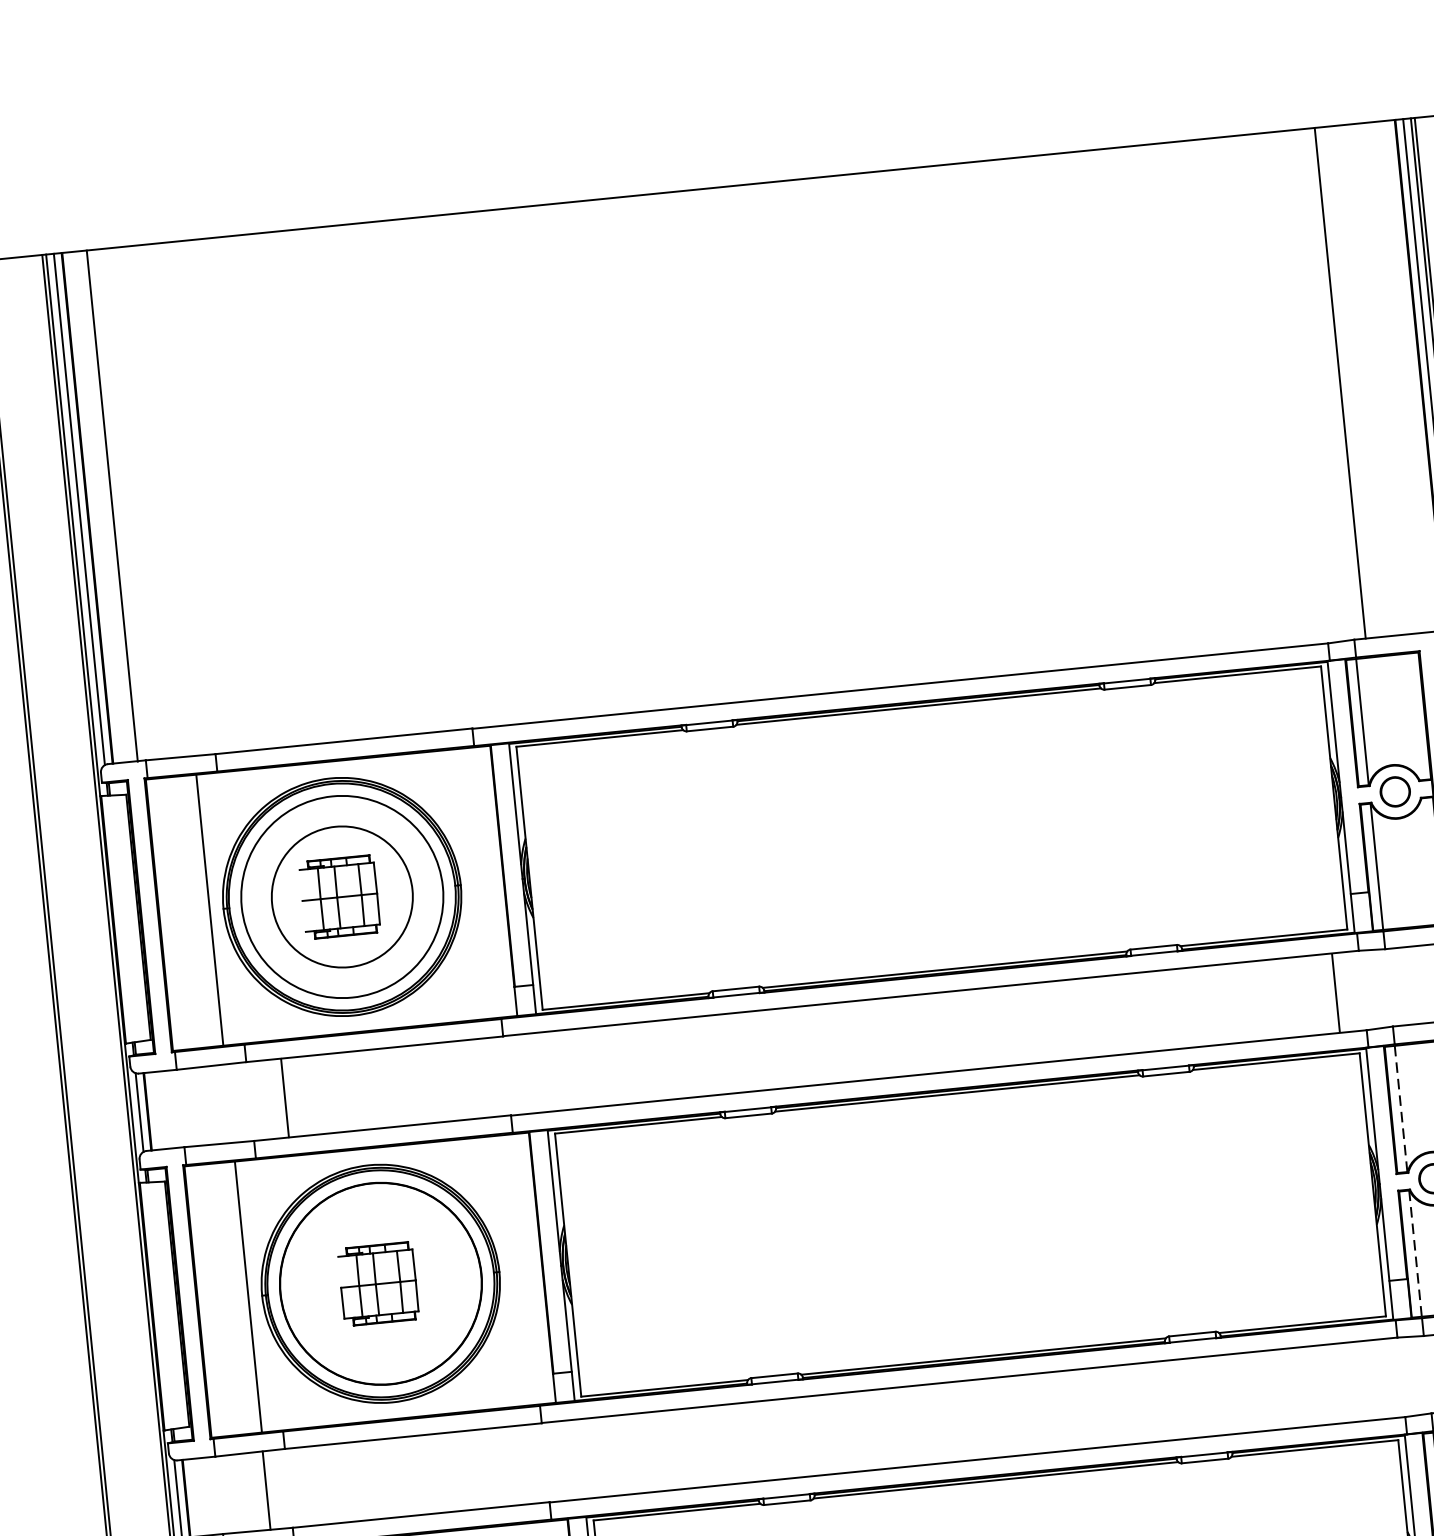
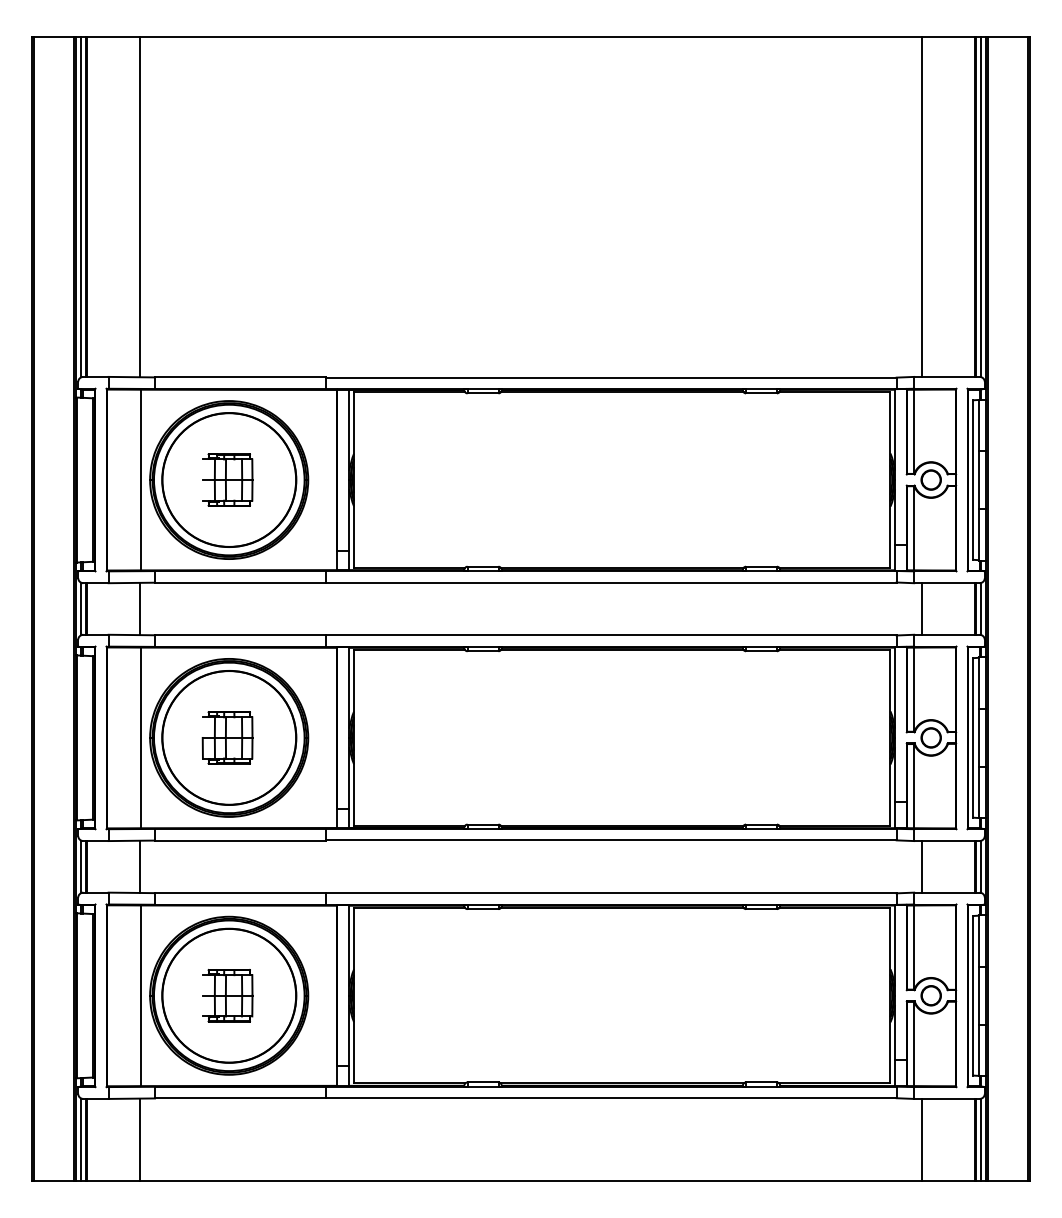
line: (112, 505) -> (140, 206), moved
circle: (342, 896) -> (229, 479), size x1.43
line: (1335, 992) -> (921, 608), moved
line: (285, 1097) -> (140, 608), moved
line: (1401, 1110) -> (914, 690), dashed -> solid
line: (1416, 1254) -> (914, 786), dashed -> solid

